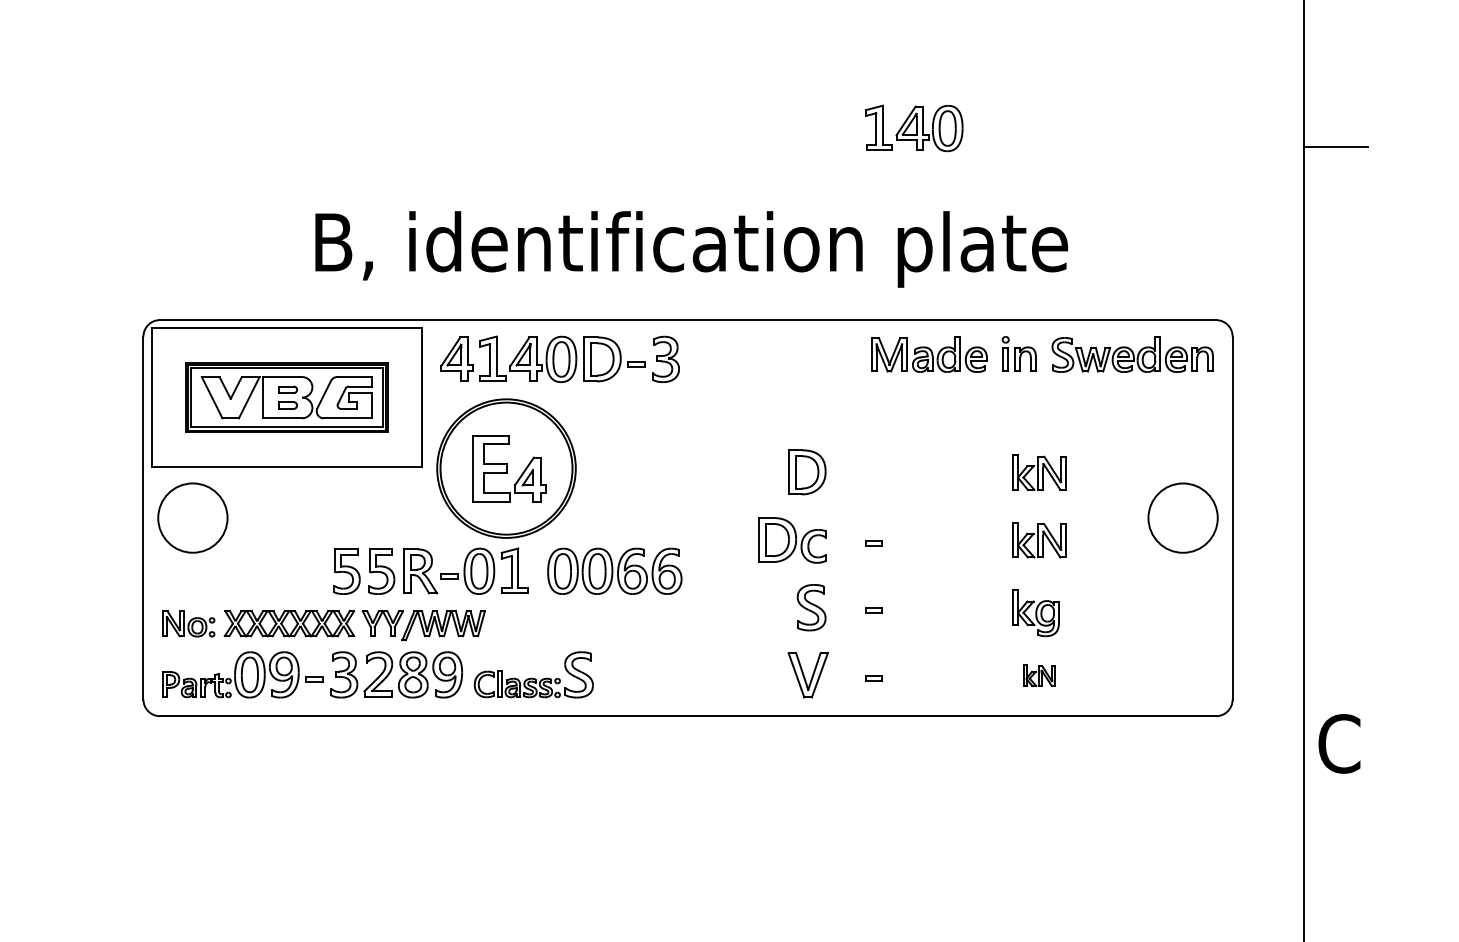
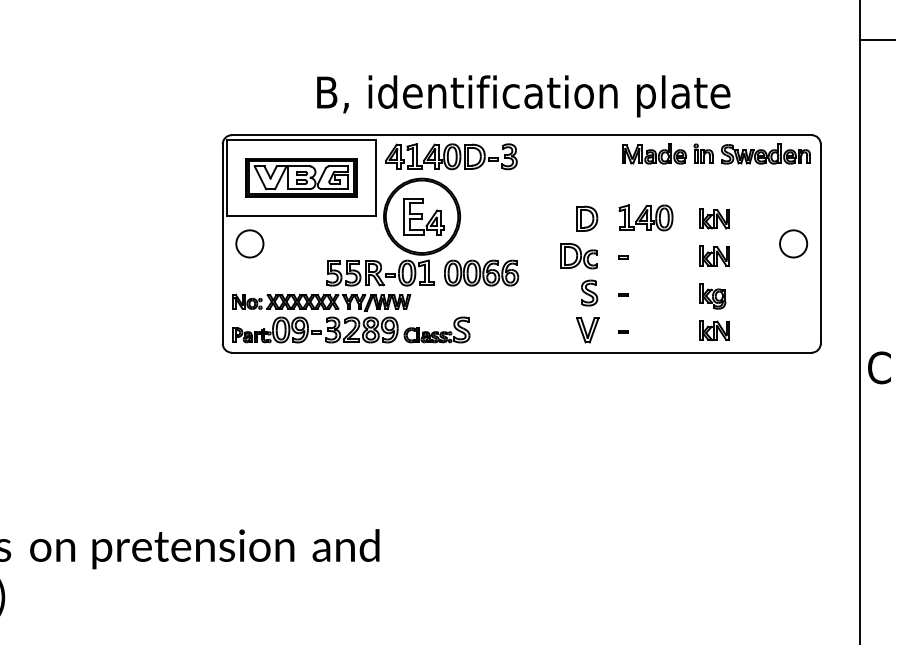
part: (913, 127) -> (645, 217), moved
circle: (192, 517) -> (249, 243), size x0.71
circle: (1182, 517) -> (793, 243), size x0.71
part: (1039, 675) -> (714, 330), size x1.67

